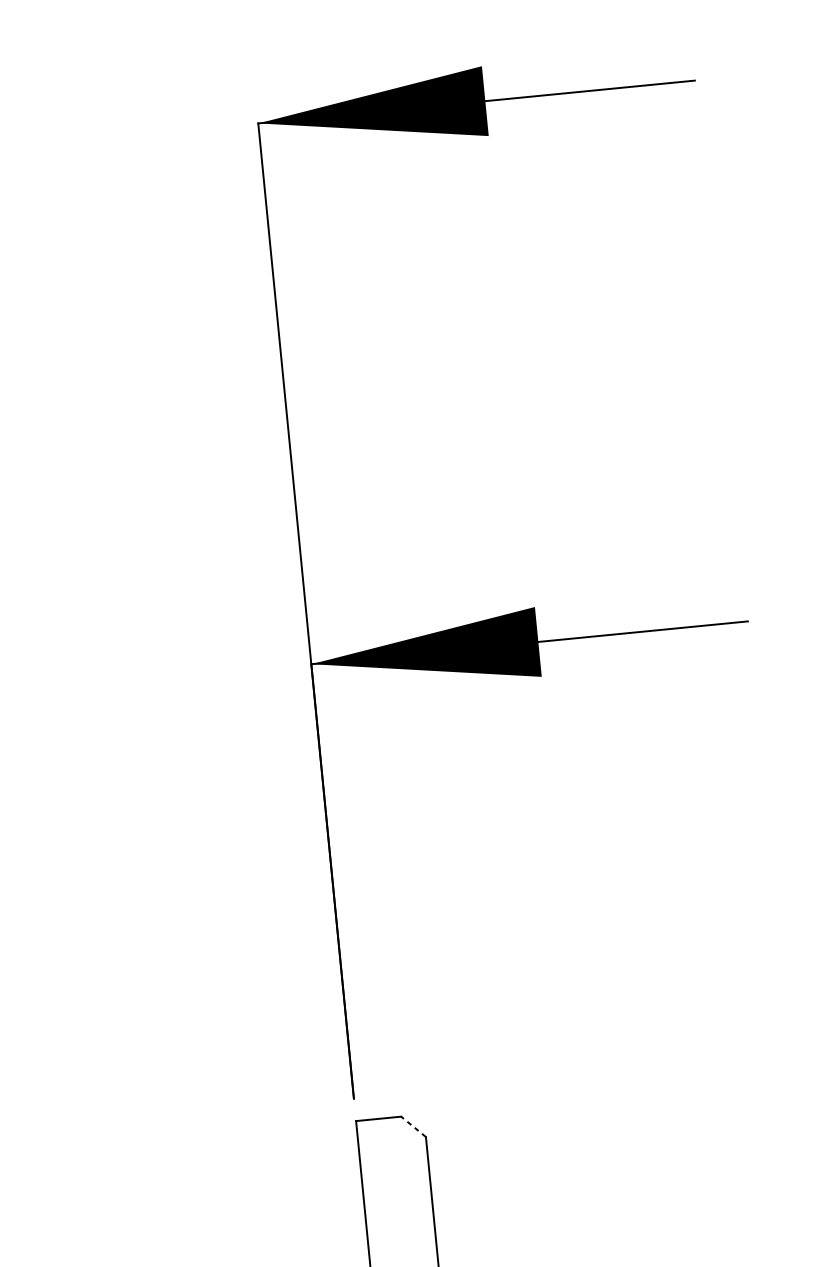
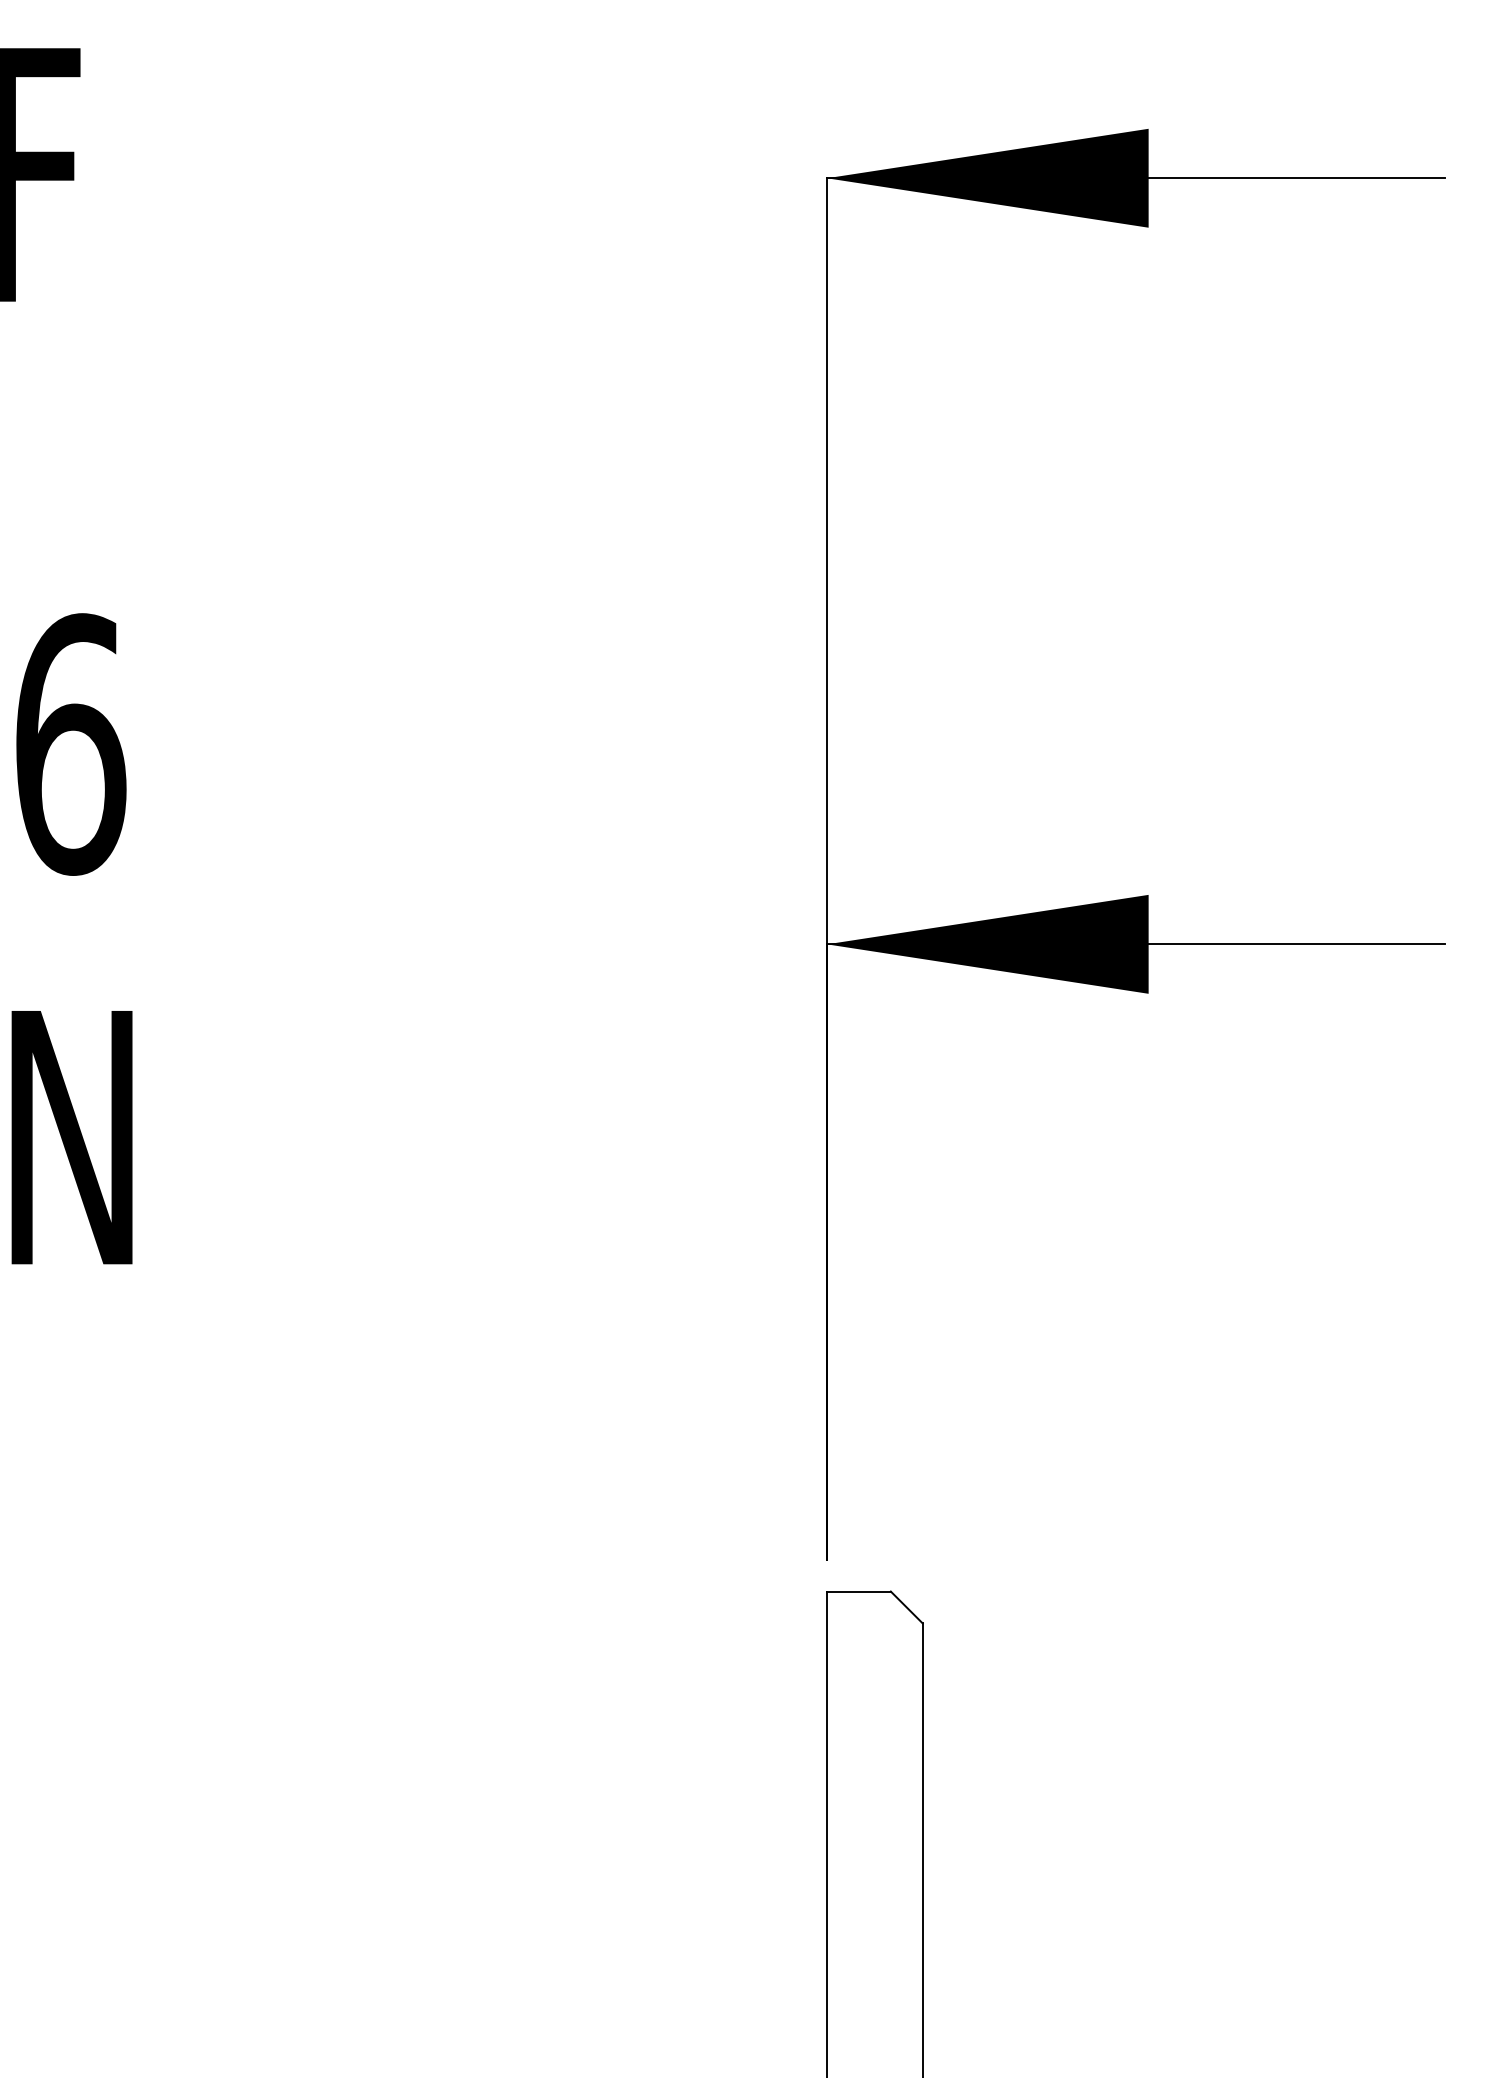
line: (413, 1126) -> (906, 1607), dashed -> solid

